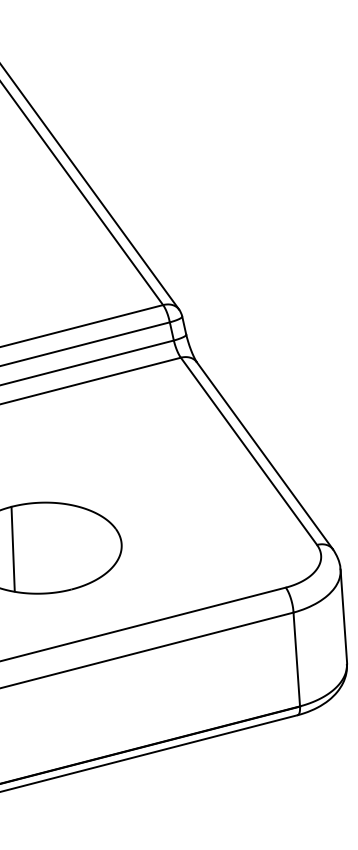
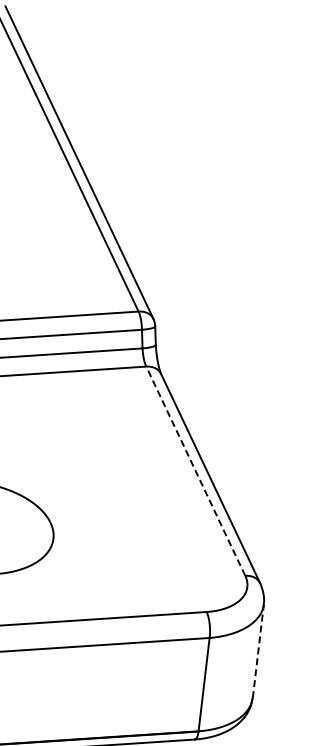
line: (248, 451) -> (195, 471), solid -> dashed
line: (343, 616) -> (257, 651), solid -> dashed

